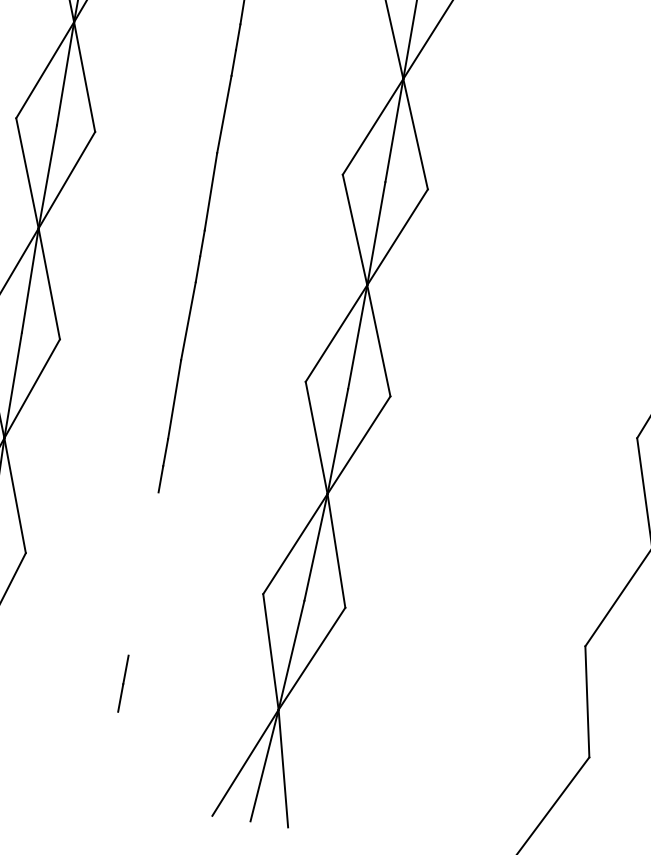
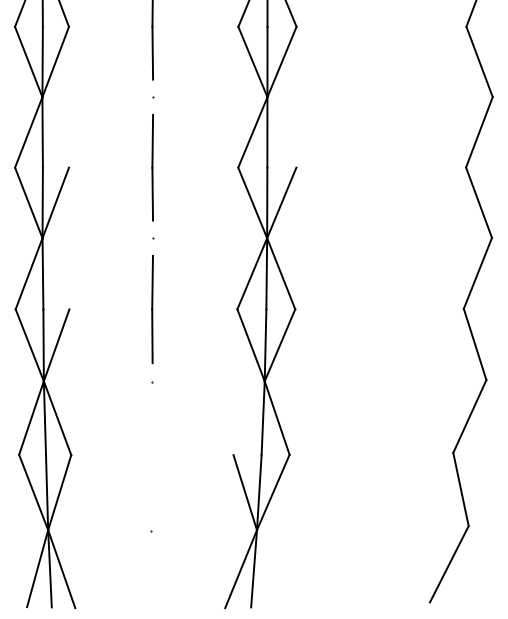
line: (84, 77) -> (55, 132), removed
line: (414, 134) -> (281, 132), removed
line: (48, 283) -> (55, 273), removed
line: (294, 544) -> (248, 418), removed
line: (282, 768) -> (266, 568), removed

